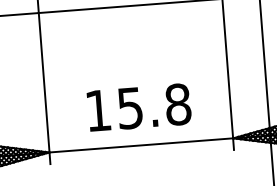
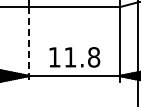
line: (45, 88) -> (29, 44), solid -> dashed
text: (130, 108) -> (70, 57), 15.8 -> 11.8

